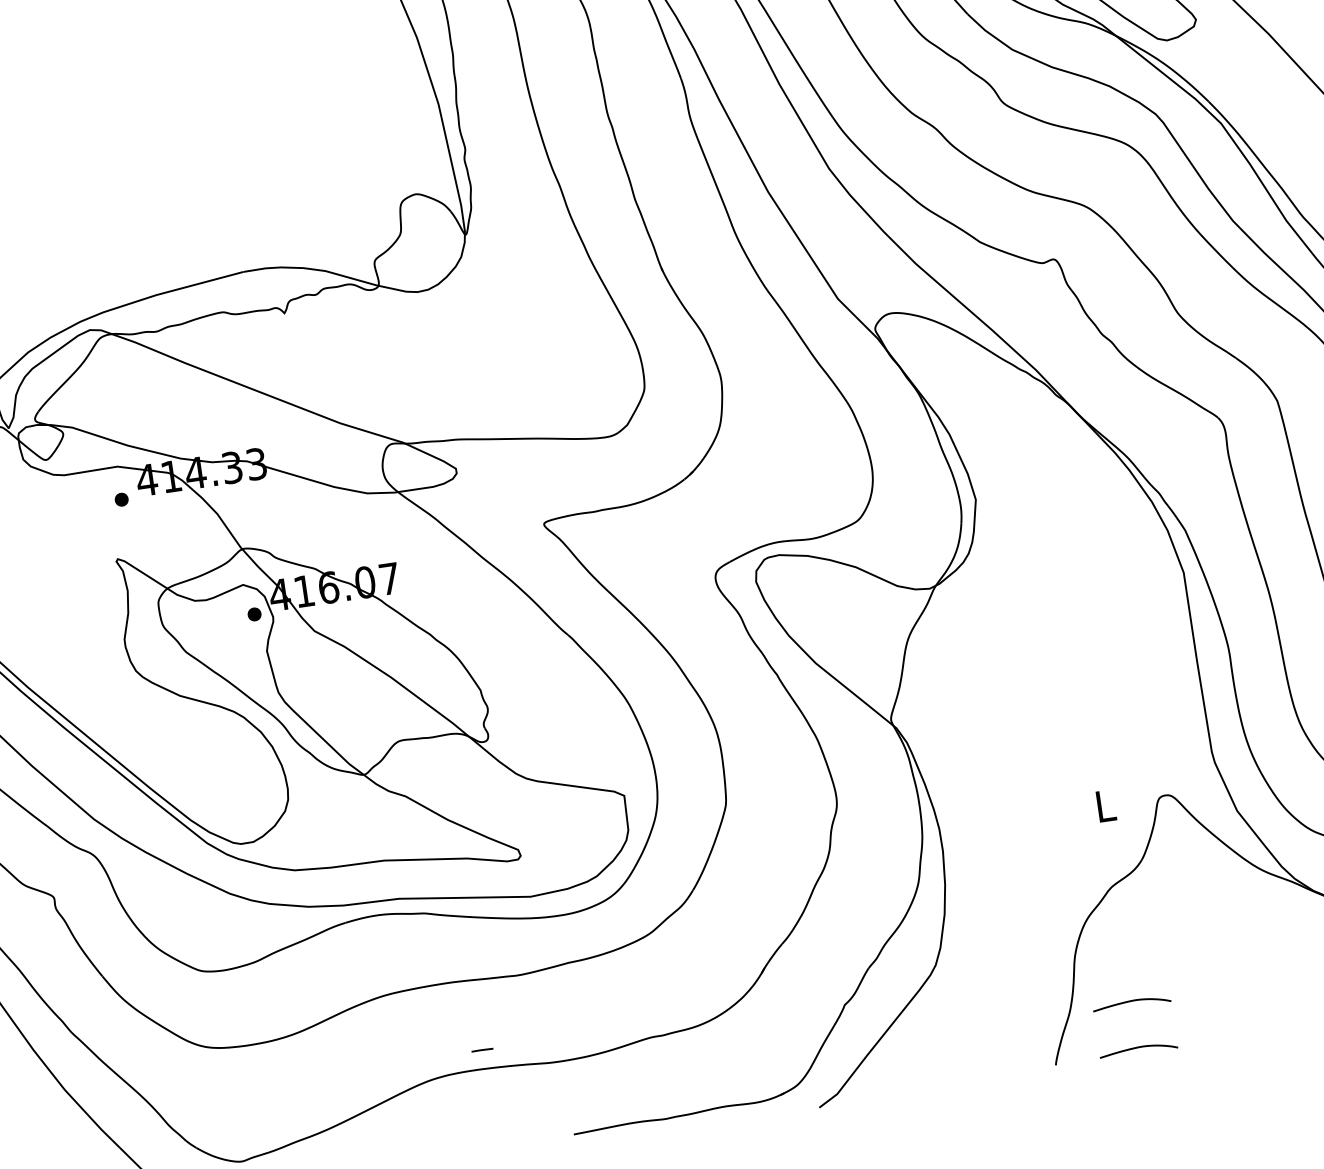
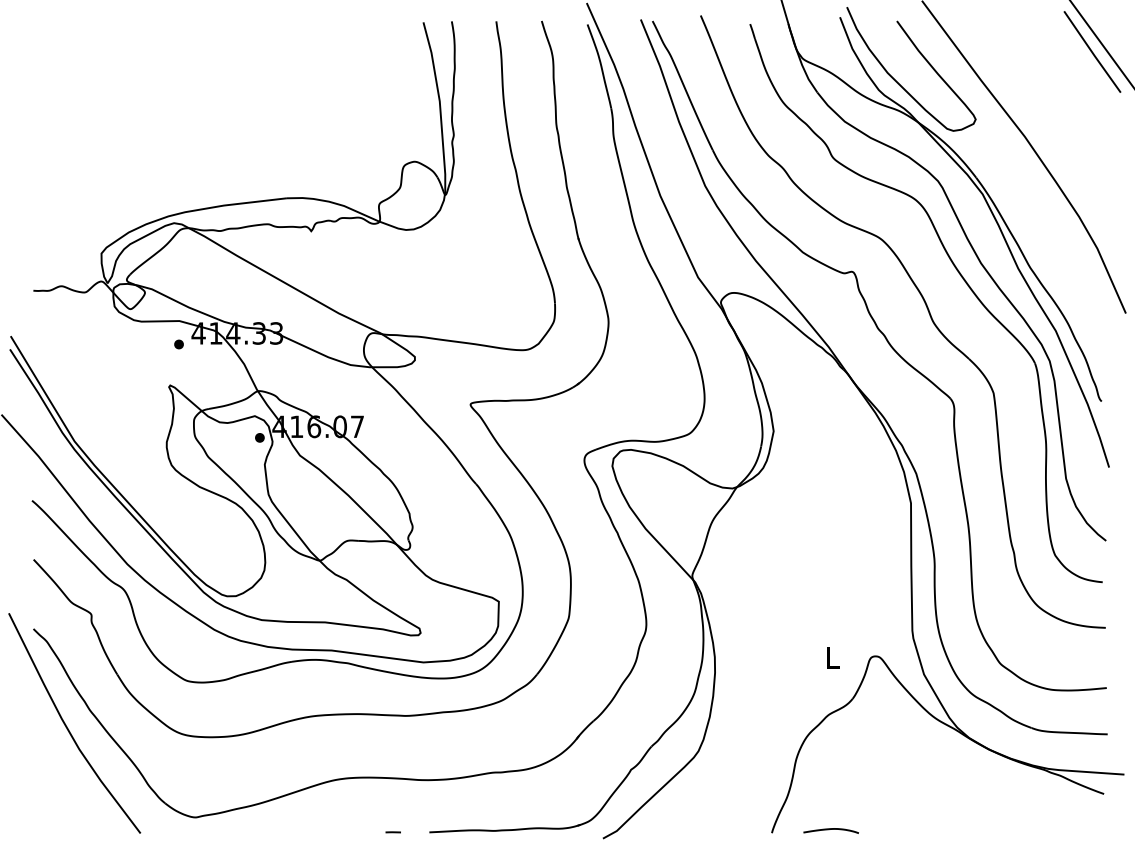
curve: (1130, 1001) -> (830, 796), removed
line: (481, 1050) -> (392, 832), moved

